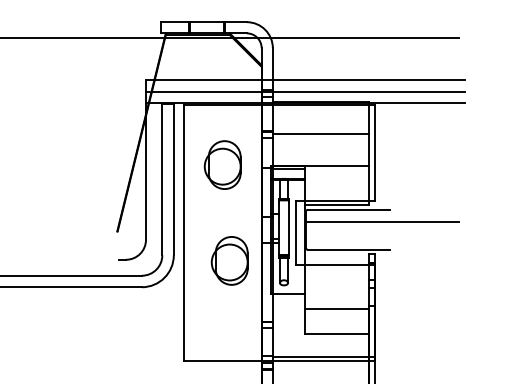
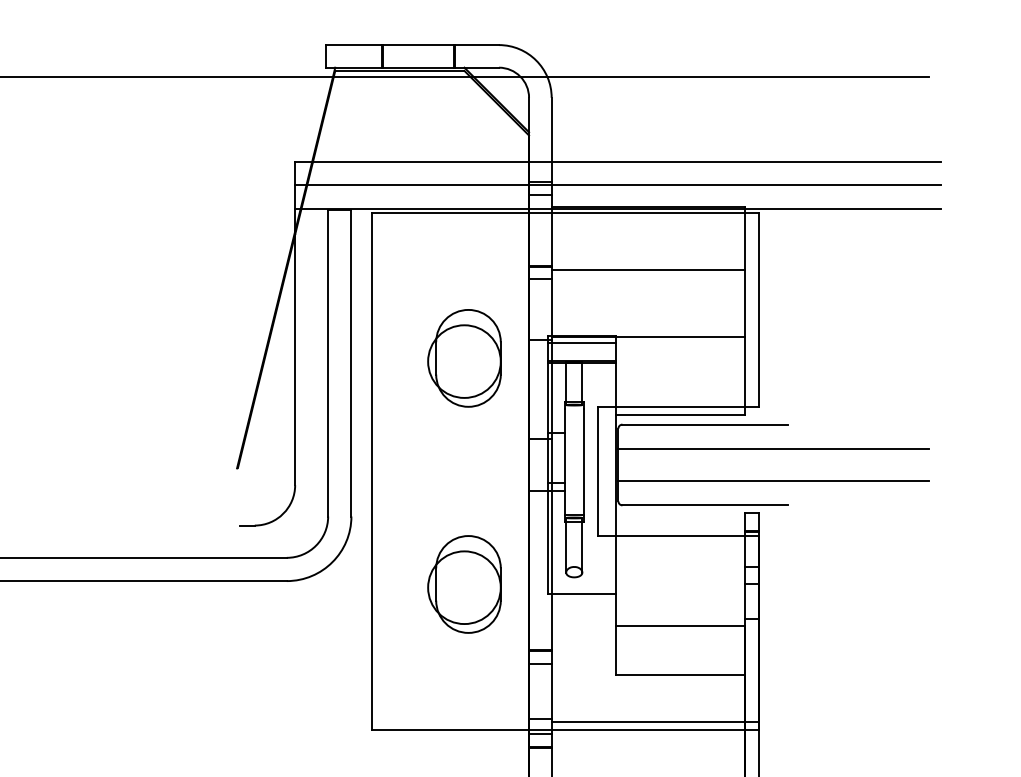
part: (222, 164) -> (463, 357), moved
line: (382, 237) -> (773, 480), added
part: (229, 260) -> (463, 583), moved

